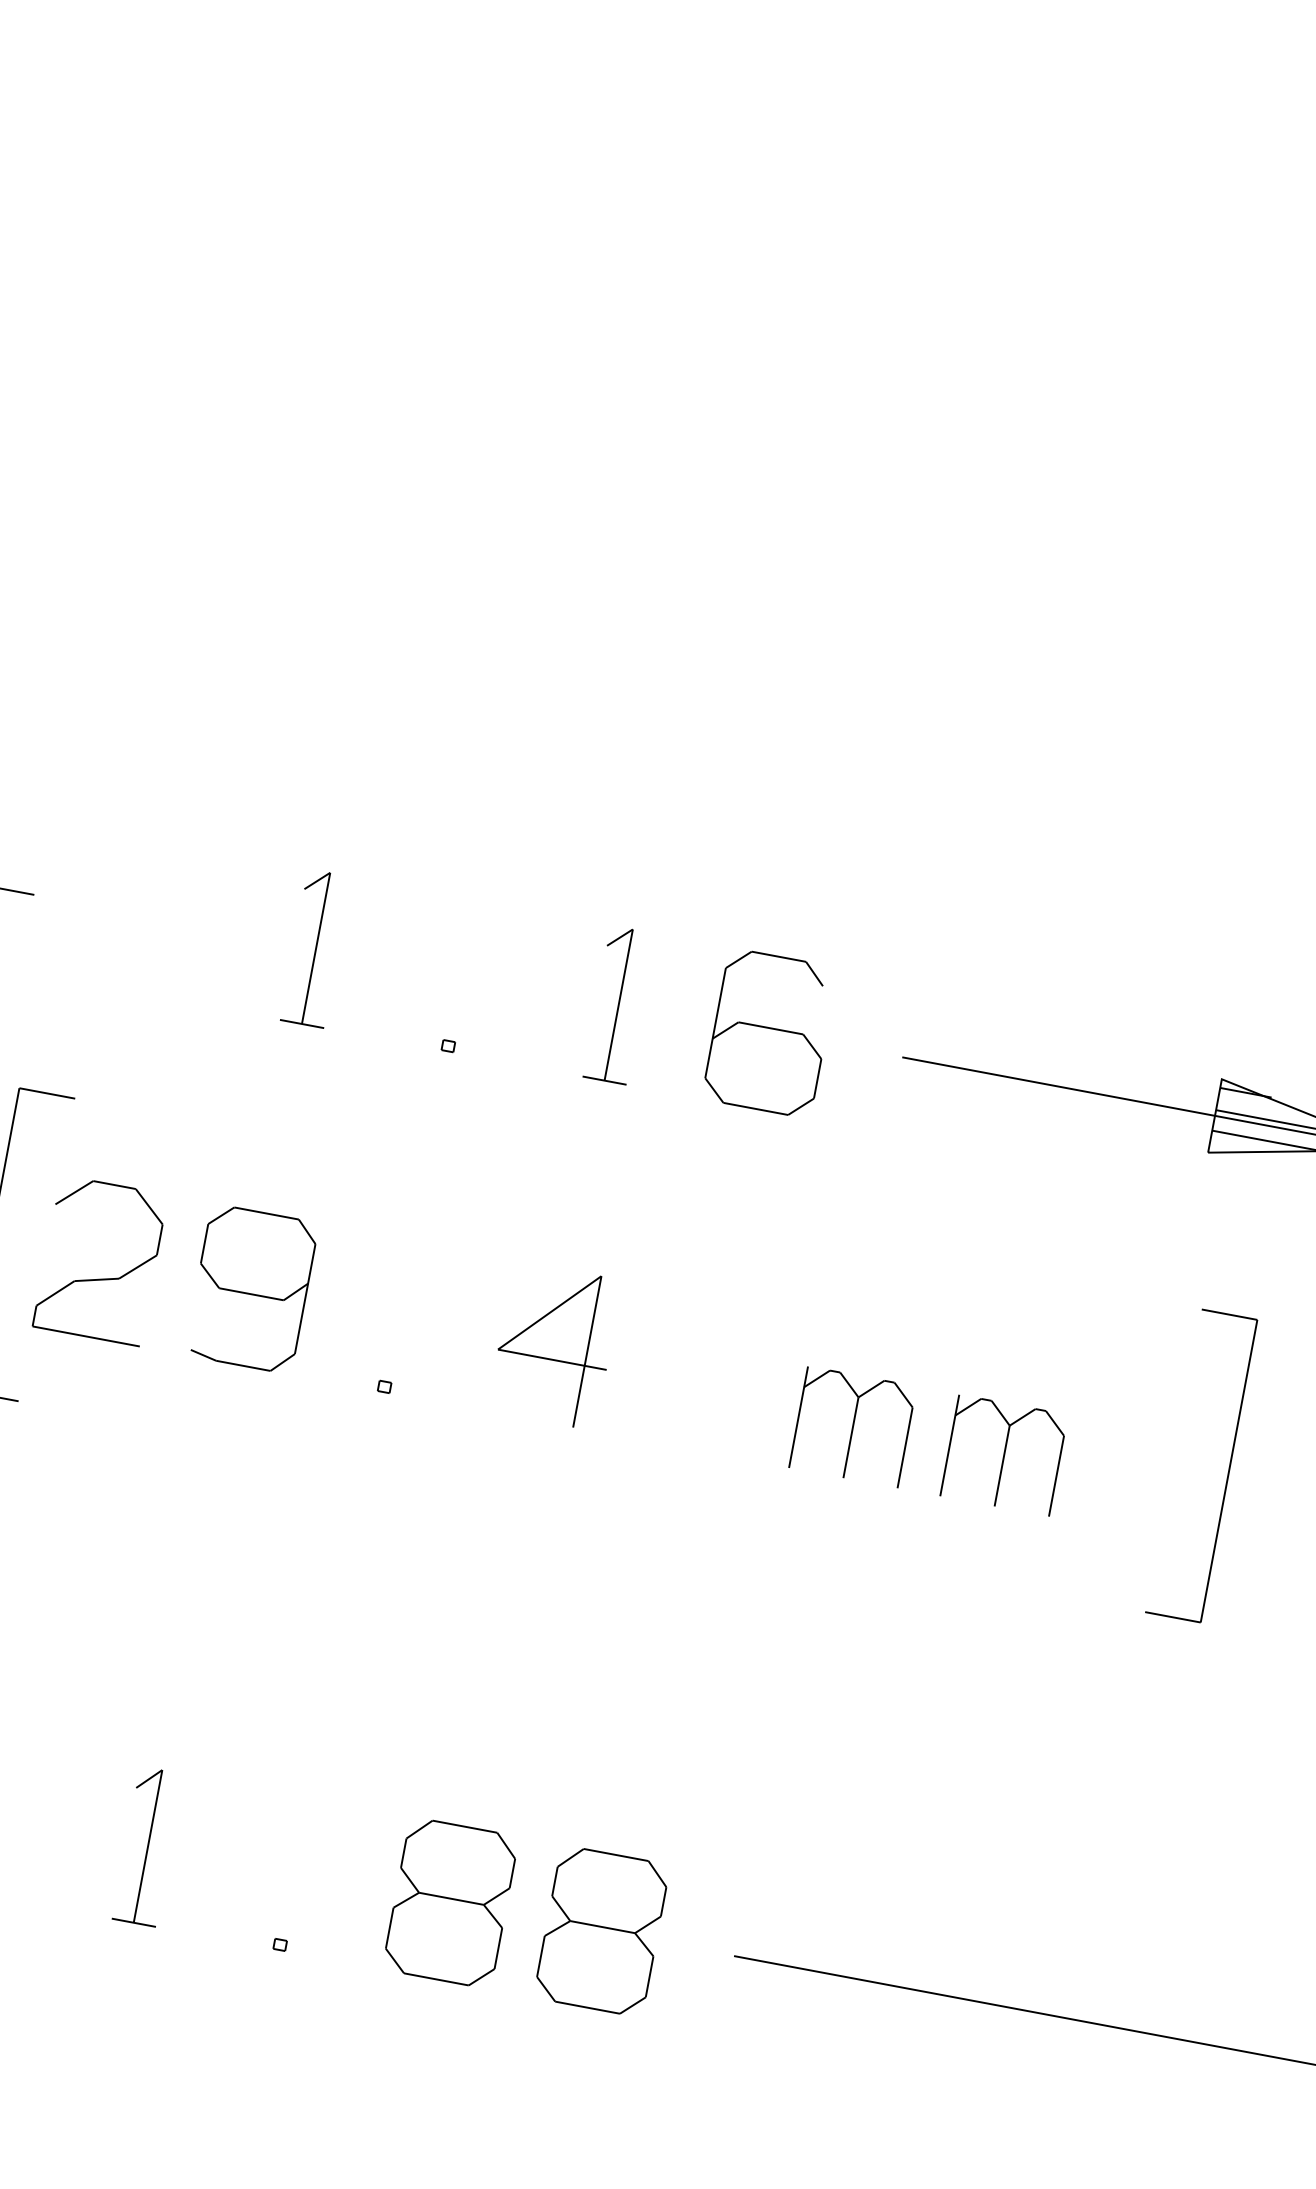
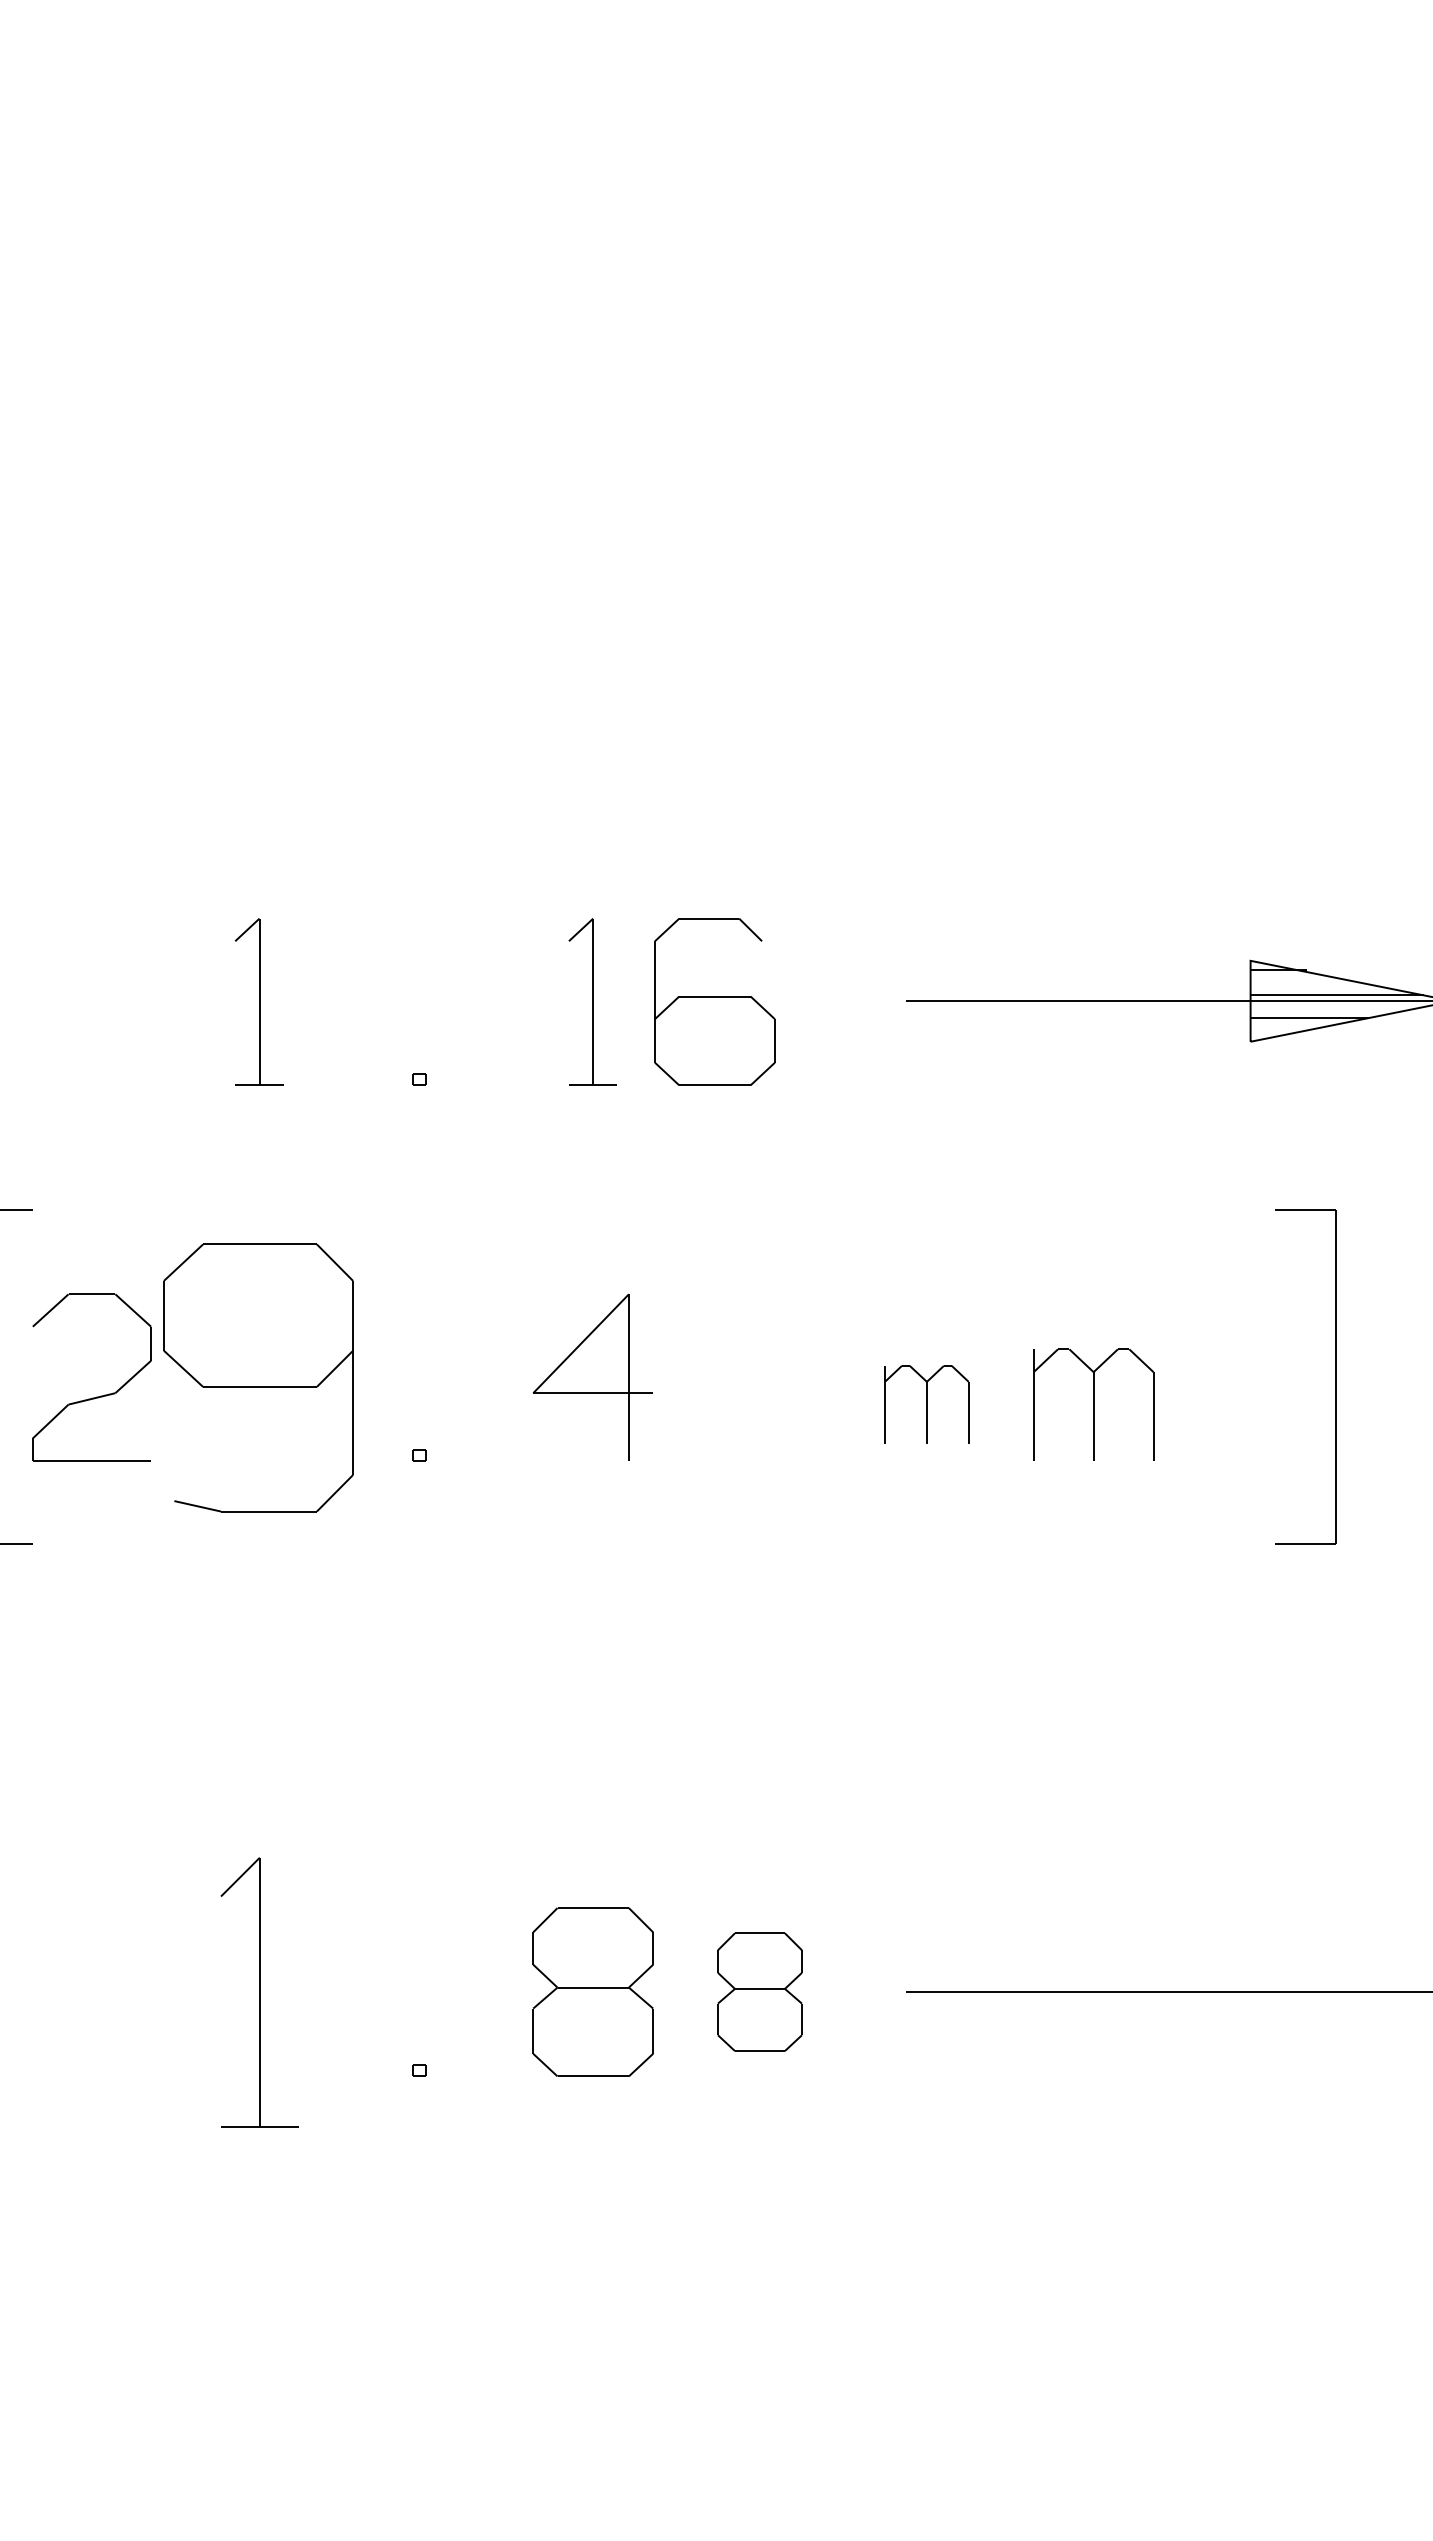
part: (769, 1032) -> (714, 1001), moved
part: (251, 1288) -> (258, 1377), size x1.6
part: (852, 1426) -> (926, 1404), size x0.7
part: (147, 1845) -> (258, 1991), size x1.6
part: (601, 1930) -> (759, 1991), size x0.7

